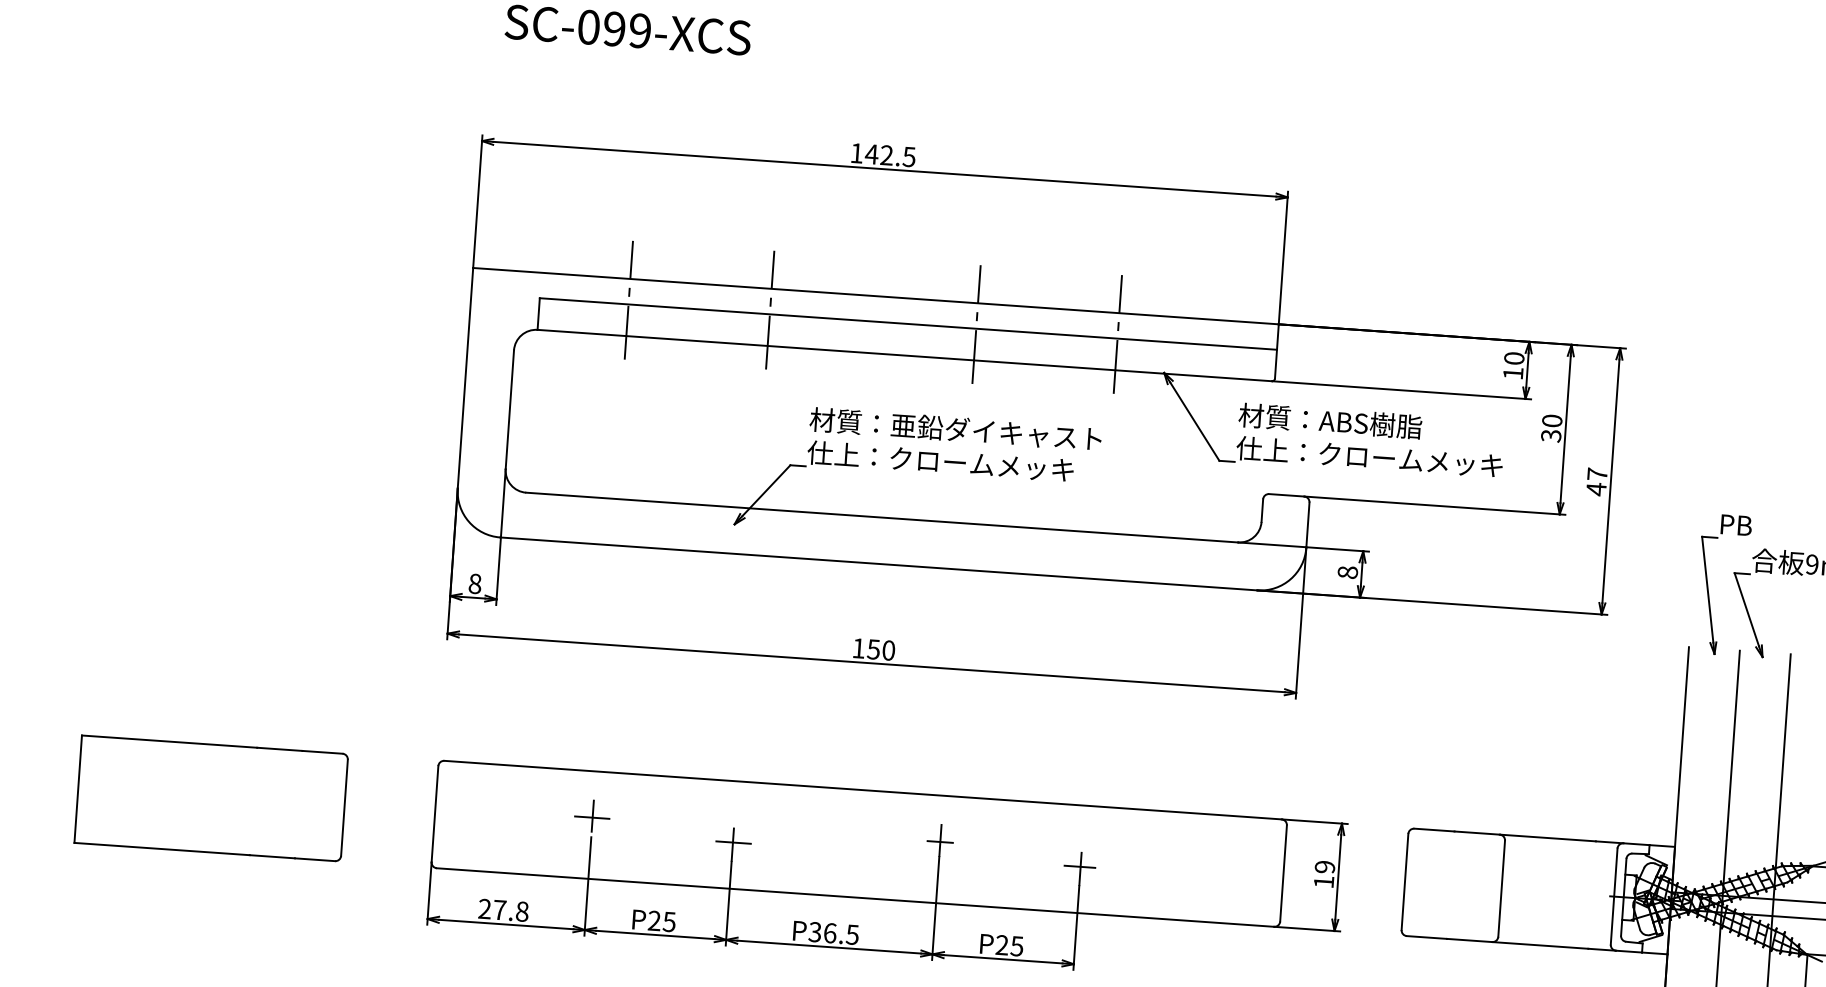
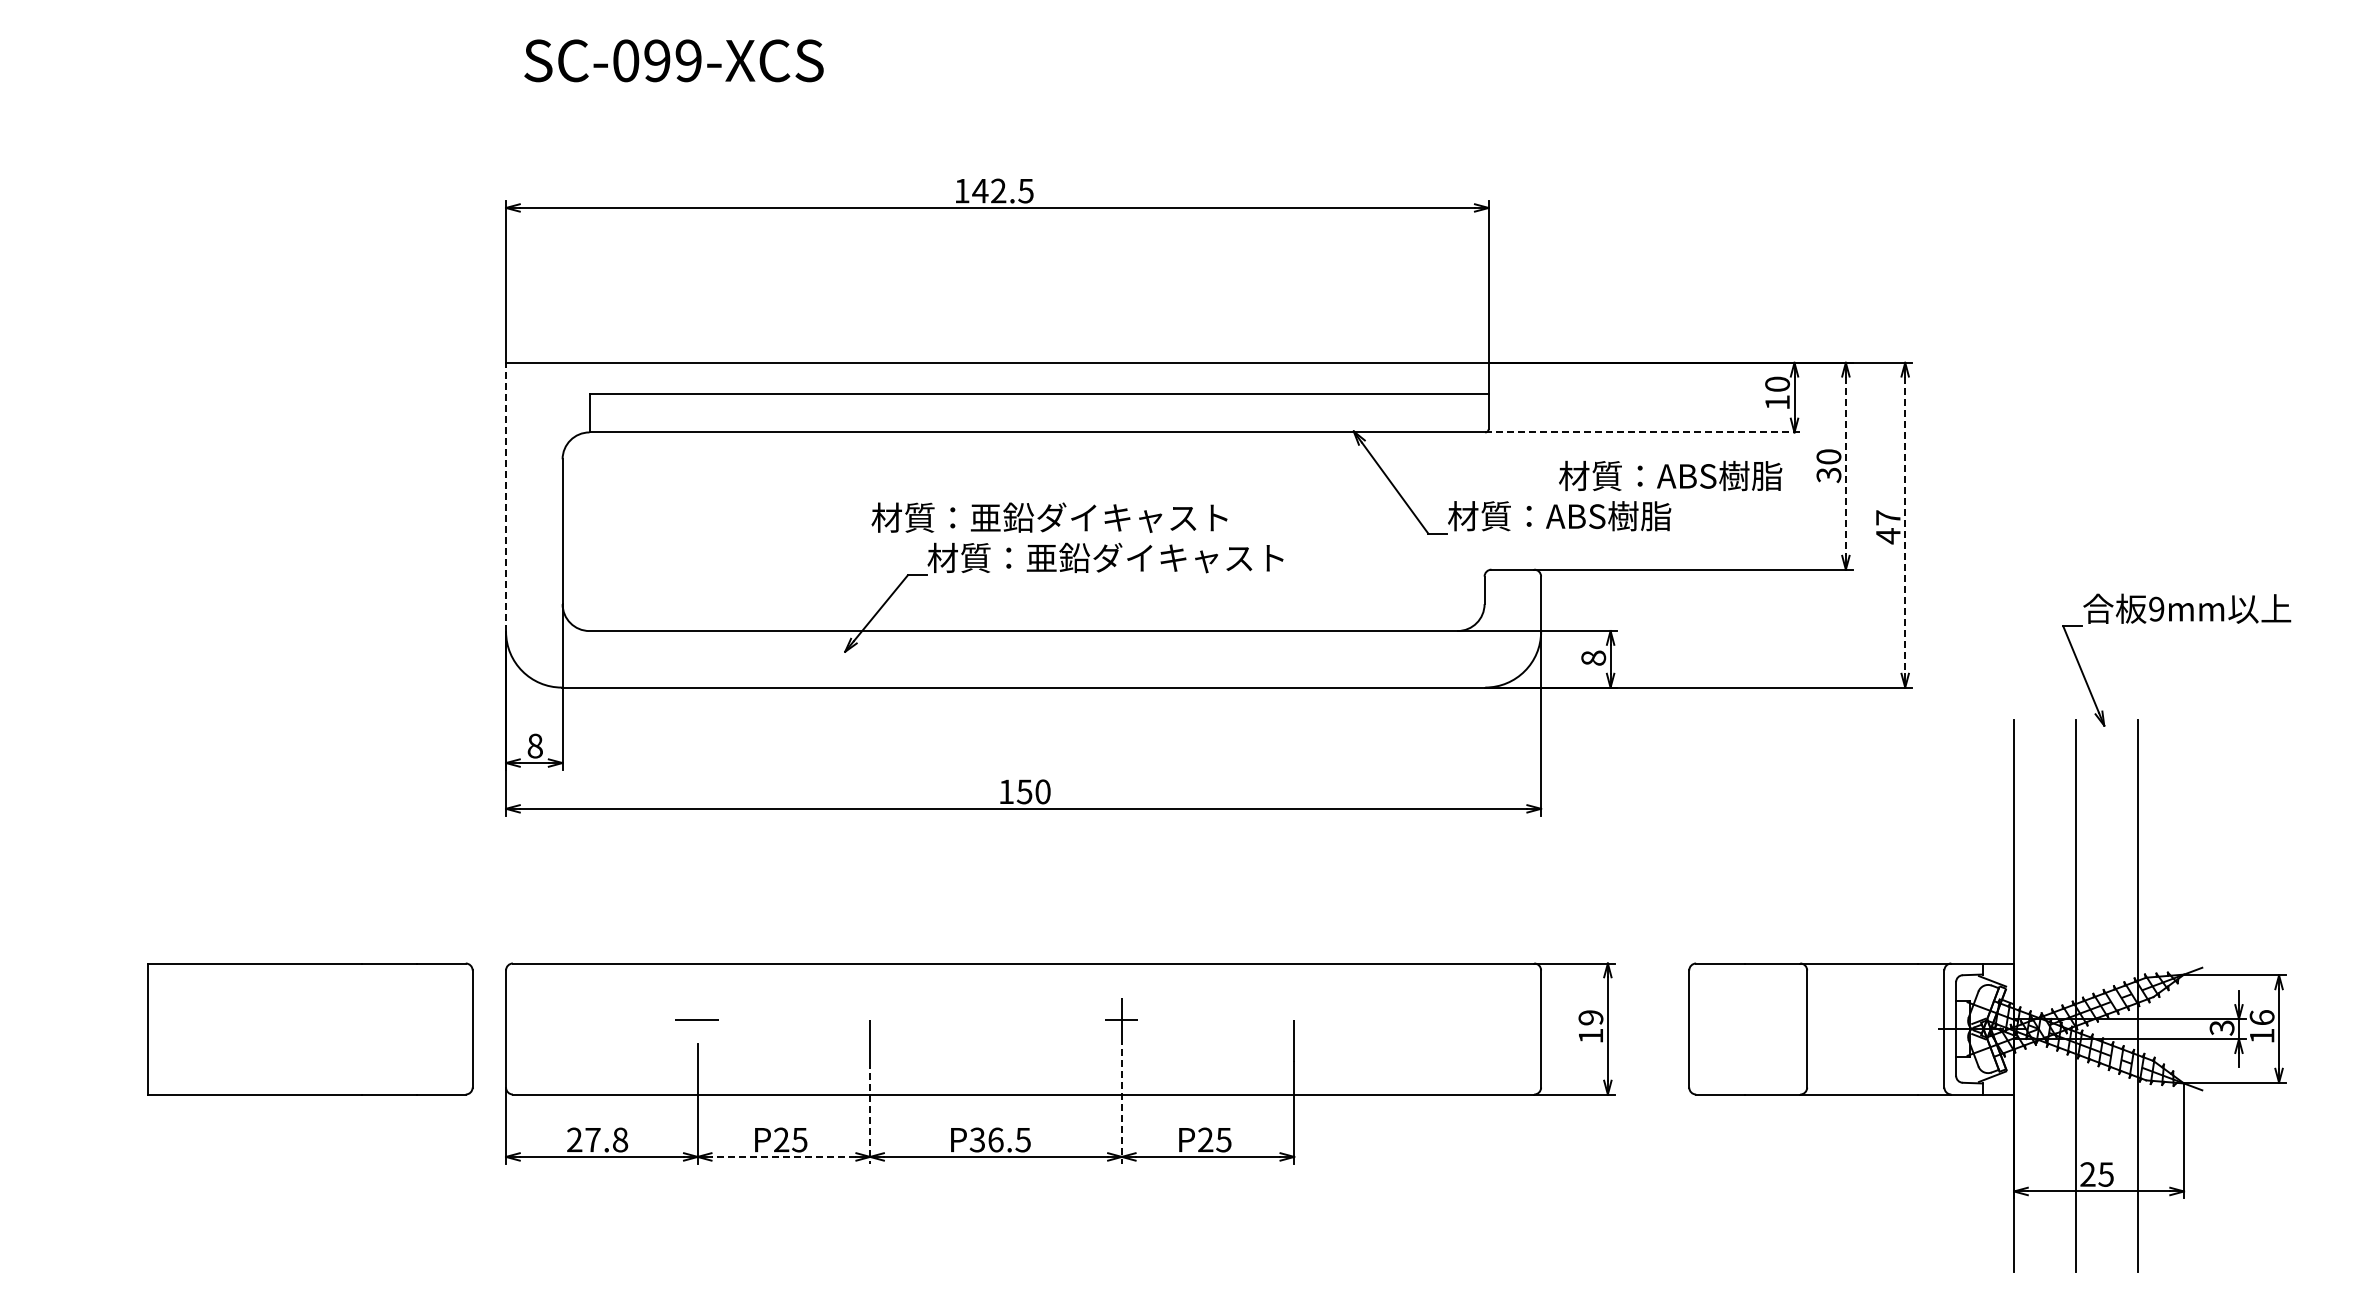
line: (628, 300) -> (697, 388), removed
line: (770, 309) -> (870, 388), removed
line: (976, 324) -> (1121, 388), removed
line: (1118, 334) -> (1294, 388), removed
line: (465, 377) -> (506, 496), solid -> dashed
line: (1401, 390) -> (1643, 432), solid -> dashed
text: (1330, 420) -> (1670, 475), moved
text: (955, 429) -> (1049, 517), moved
line: (1565, 429) -> (1845, 466), solid -> dashed
text: (1368, 457) -> (1609, 516), 仕上：クロームメッキ -> 材質：ABS樹脂
text: (953, 461) -> (1105, 557), 仕上：クロームメッキ -> 材質：亜鉛ダイキャスト
line: (1611, 481) -> (1905, 525), solid -> dashed
part: (1708, 586) -> (2032, 644), removed
part: (211, 798) -> (310, 1028), moved
line: (592, 815) -> (697, 1017), removed
line: (733, 842) -> (870, 1038), removed
line: (1080, 867) -> (1293, 1038), removed
line: (728, 904) -> (870, 1113), solid -> dashed
line: (935, 908) -> (1121, 1101), solid -> dashed
line: (655, 934) -> (783, 1156), solid -> dashed

